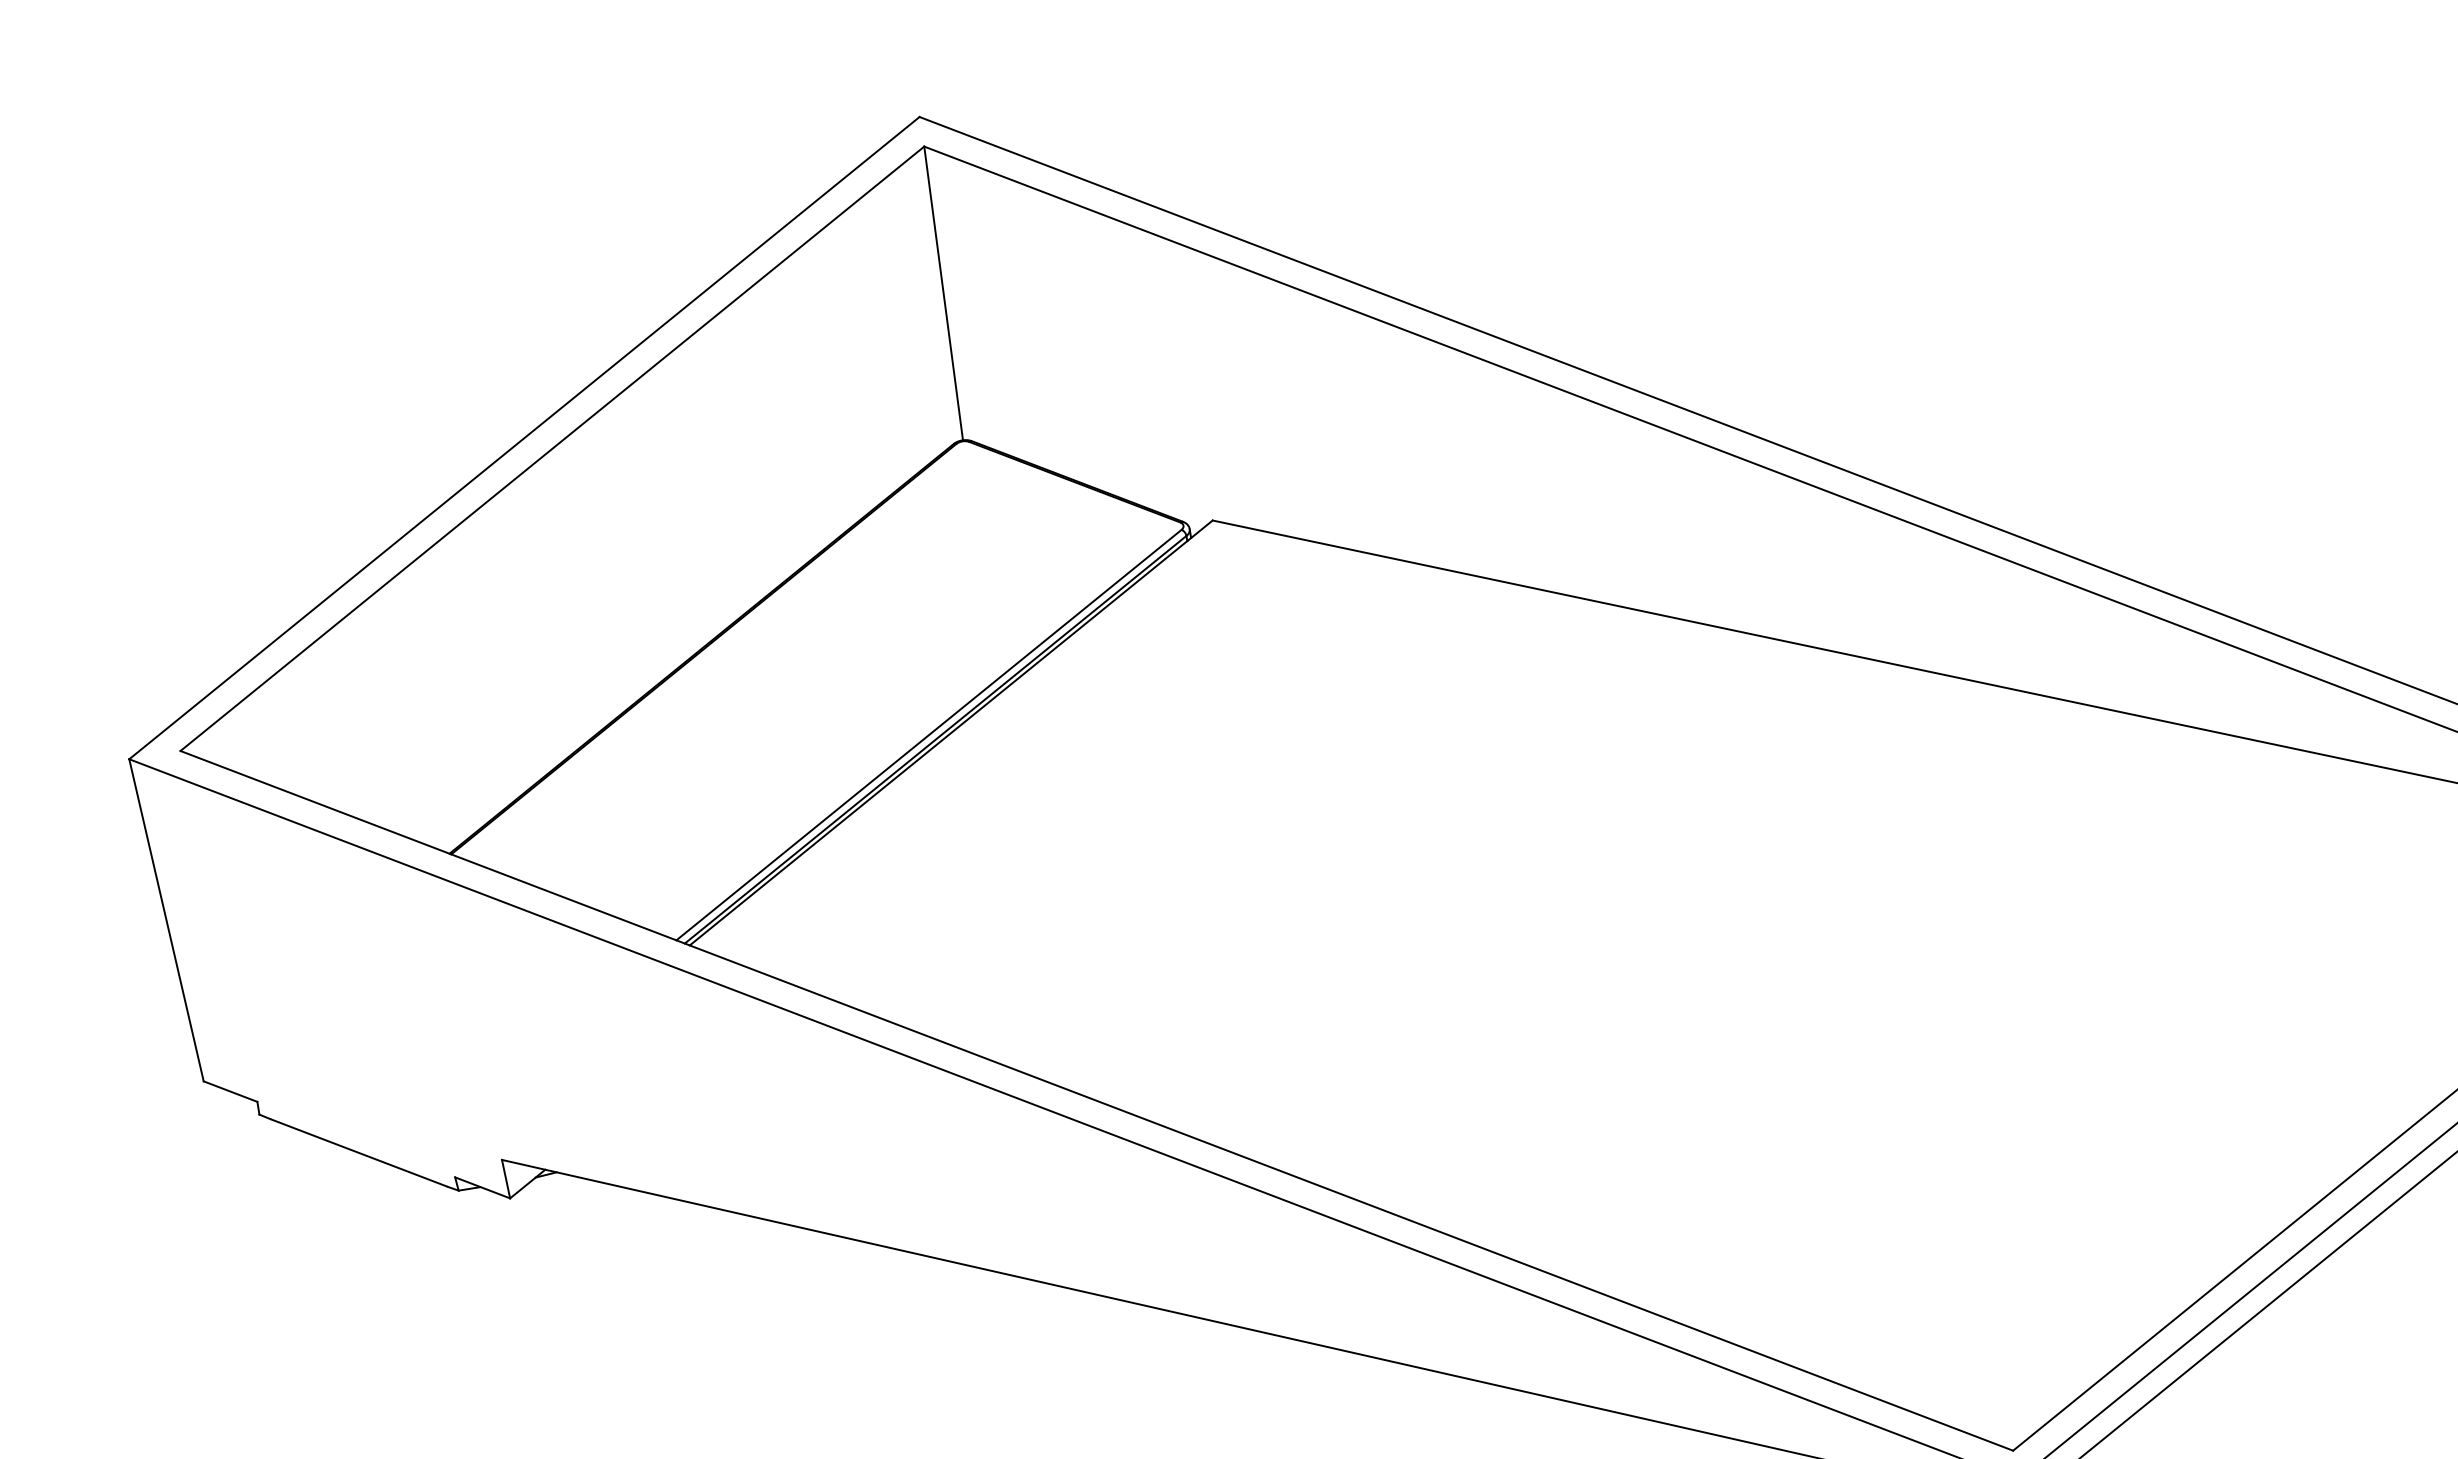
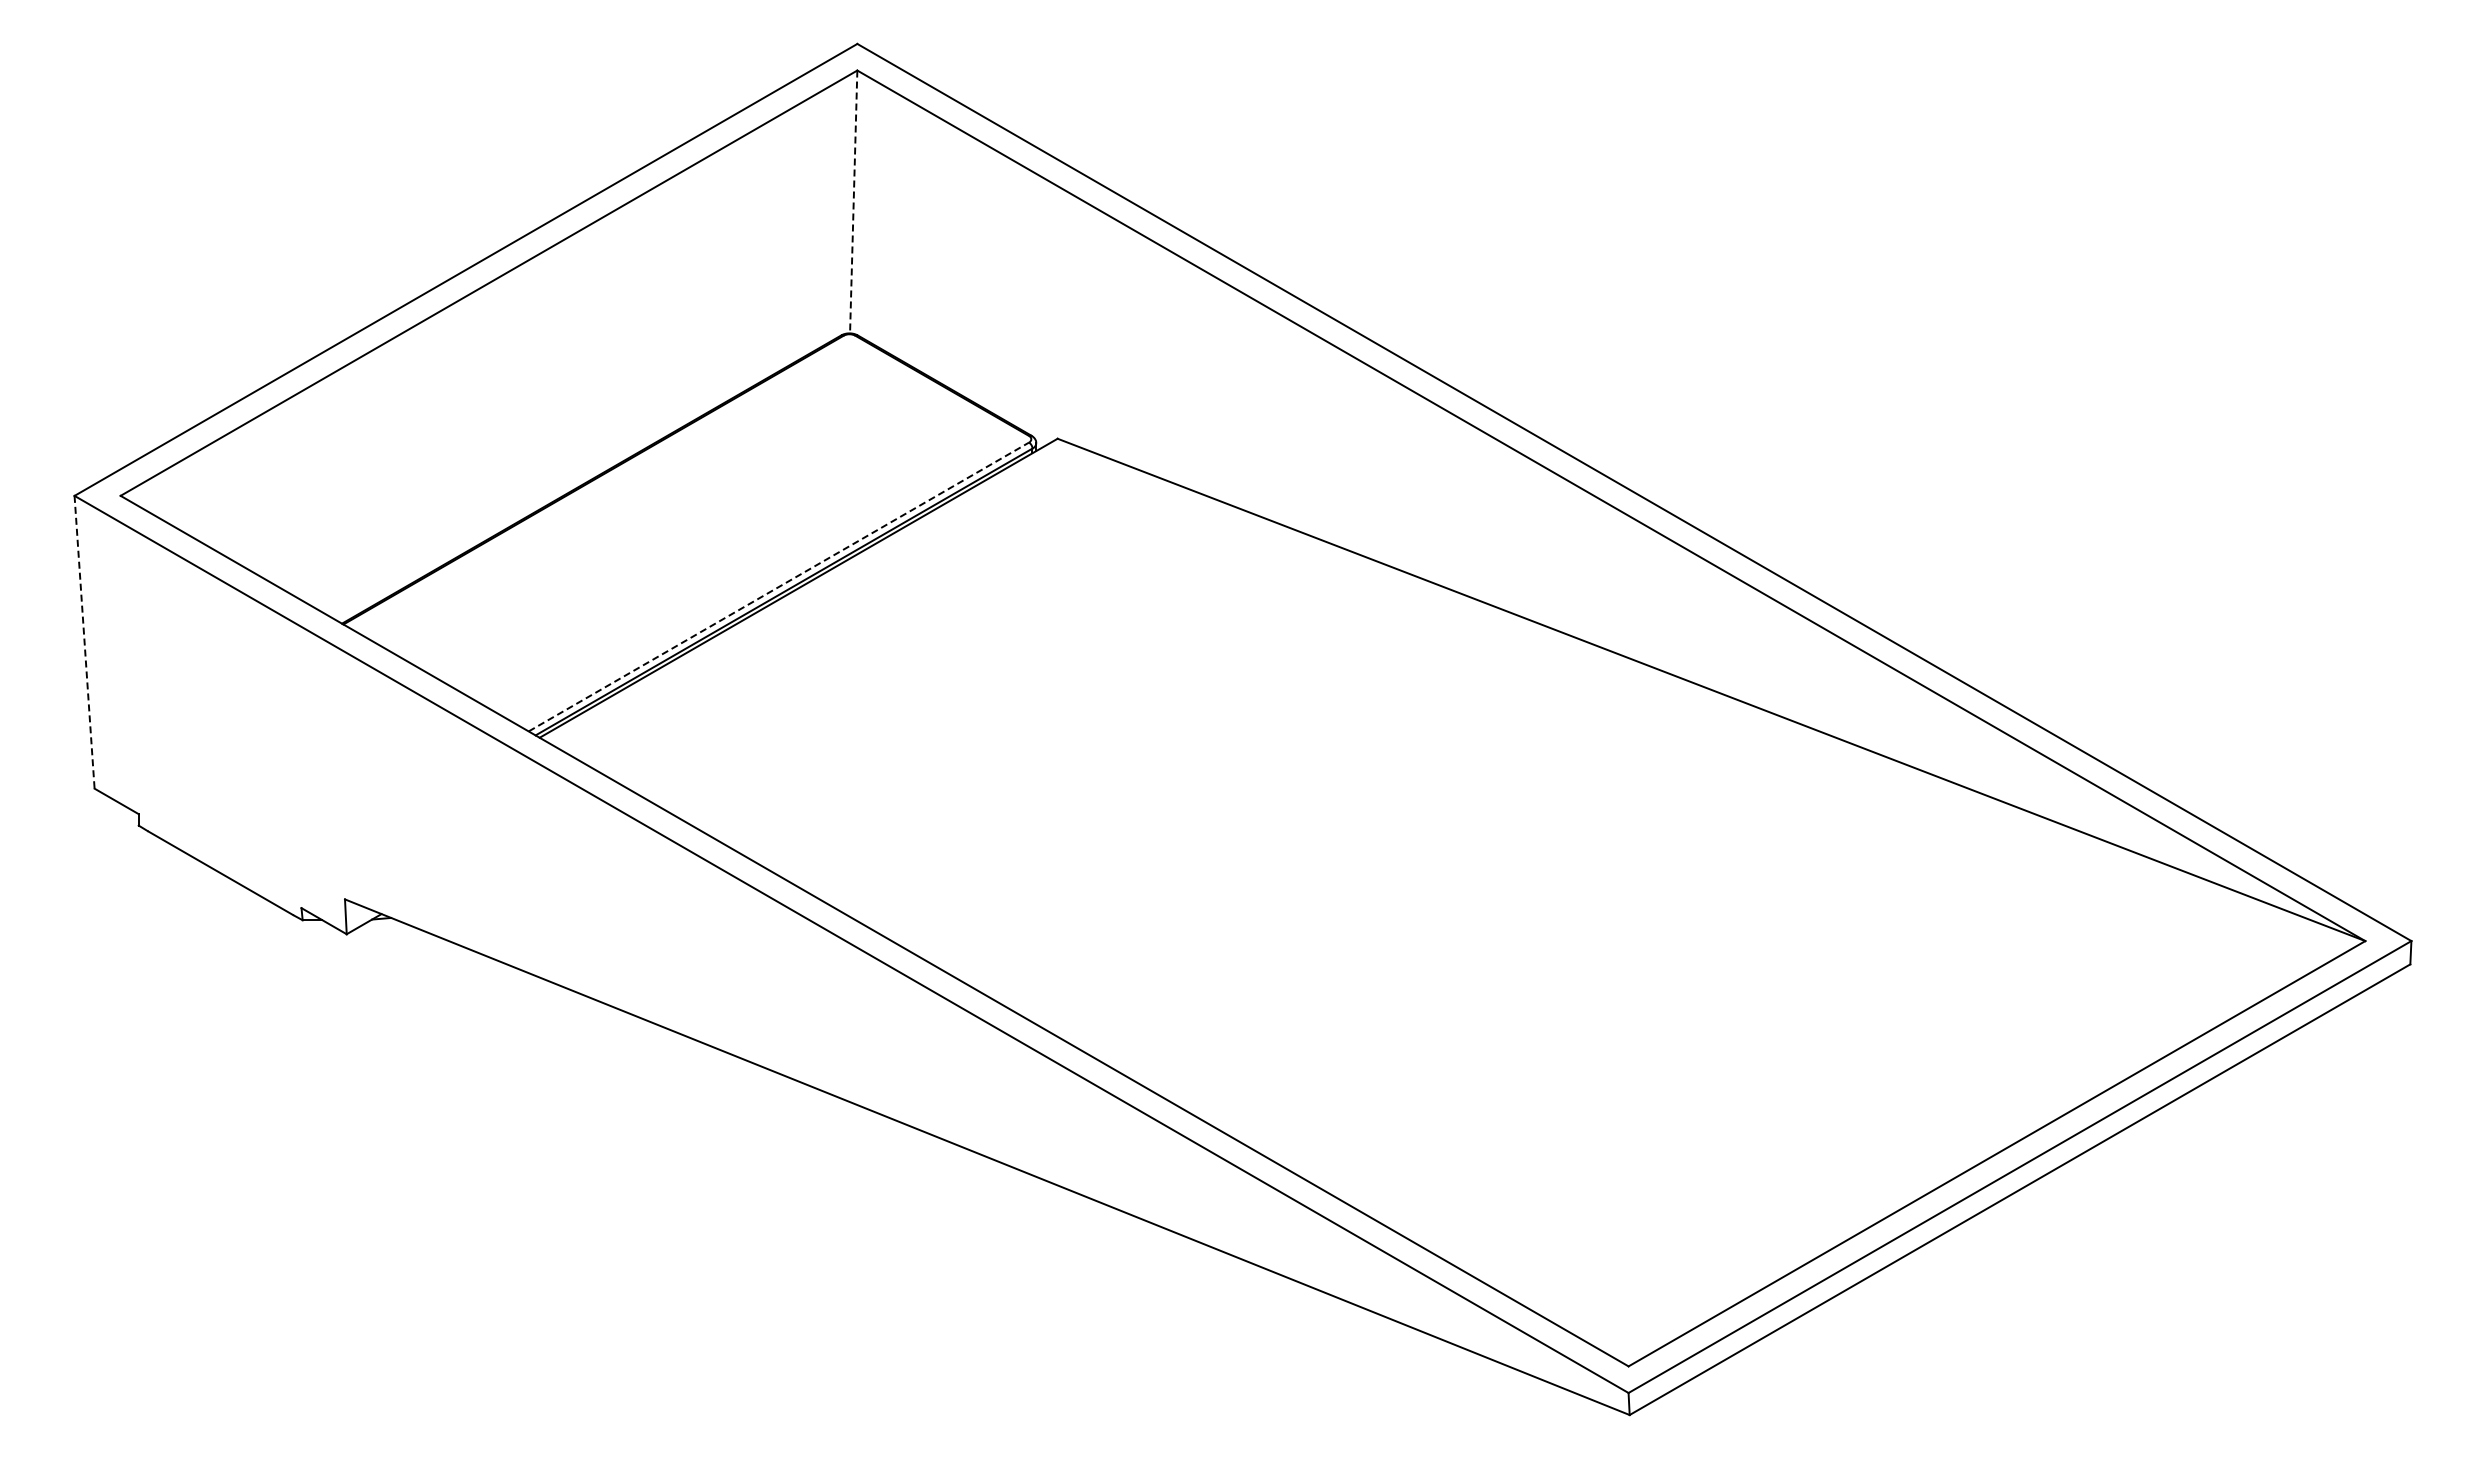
line: (943, 294) -> (853, 202), solid -> dashed
line: (928, 735) -> (778, 587), solid -> dashed
line: (166, 920) -> (84, 642), solid -> dashed

